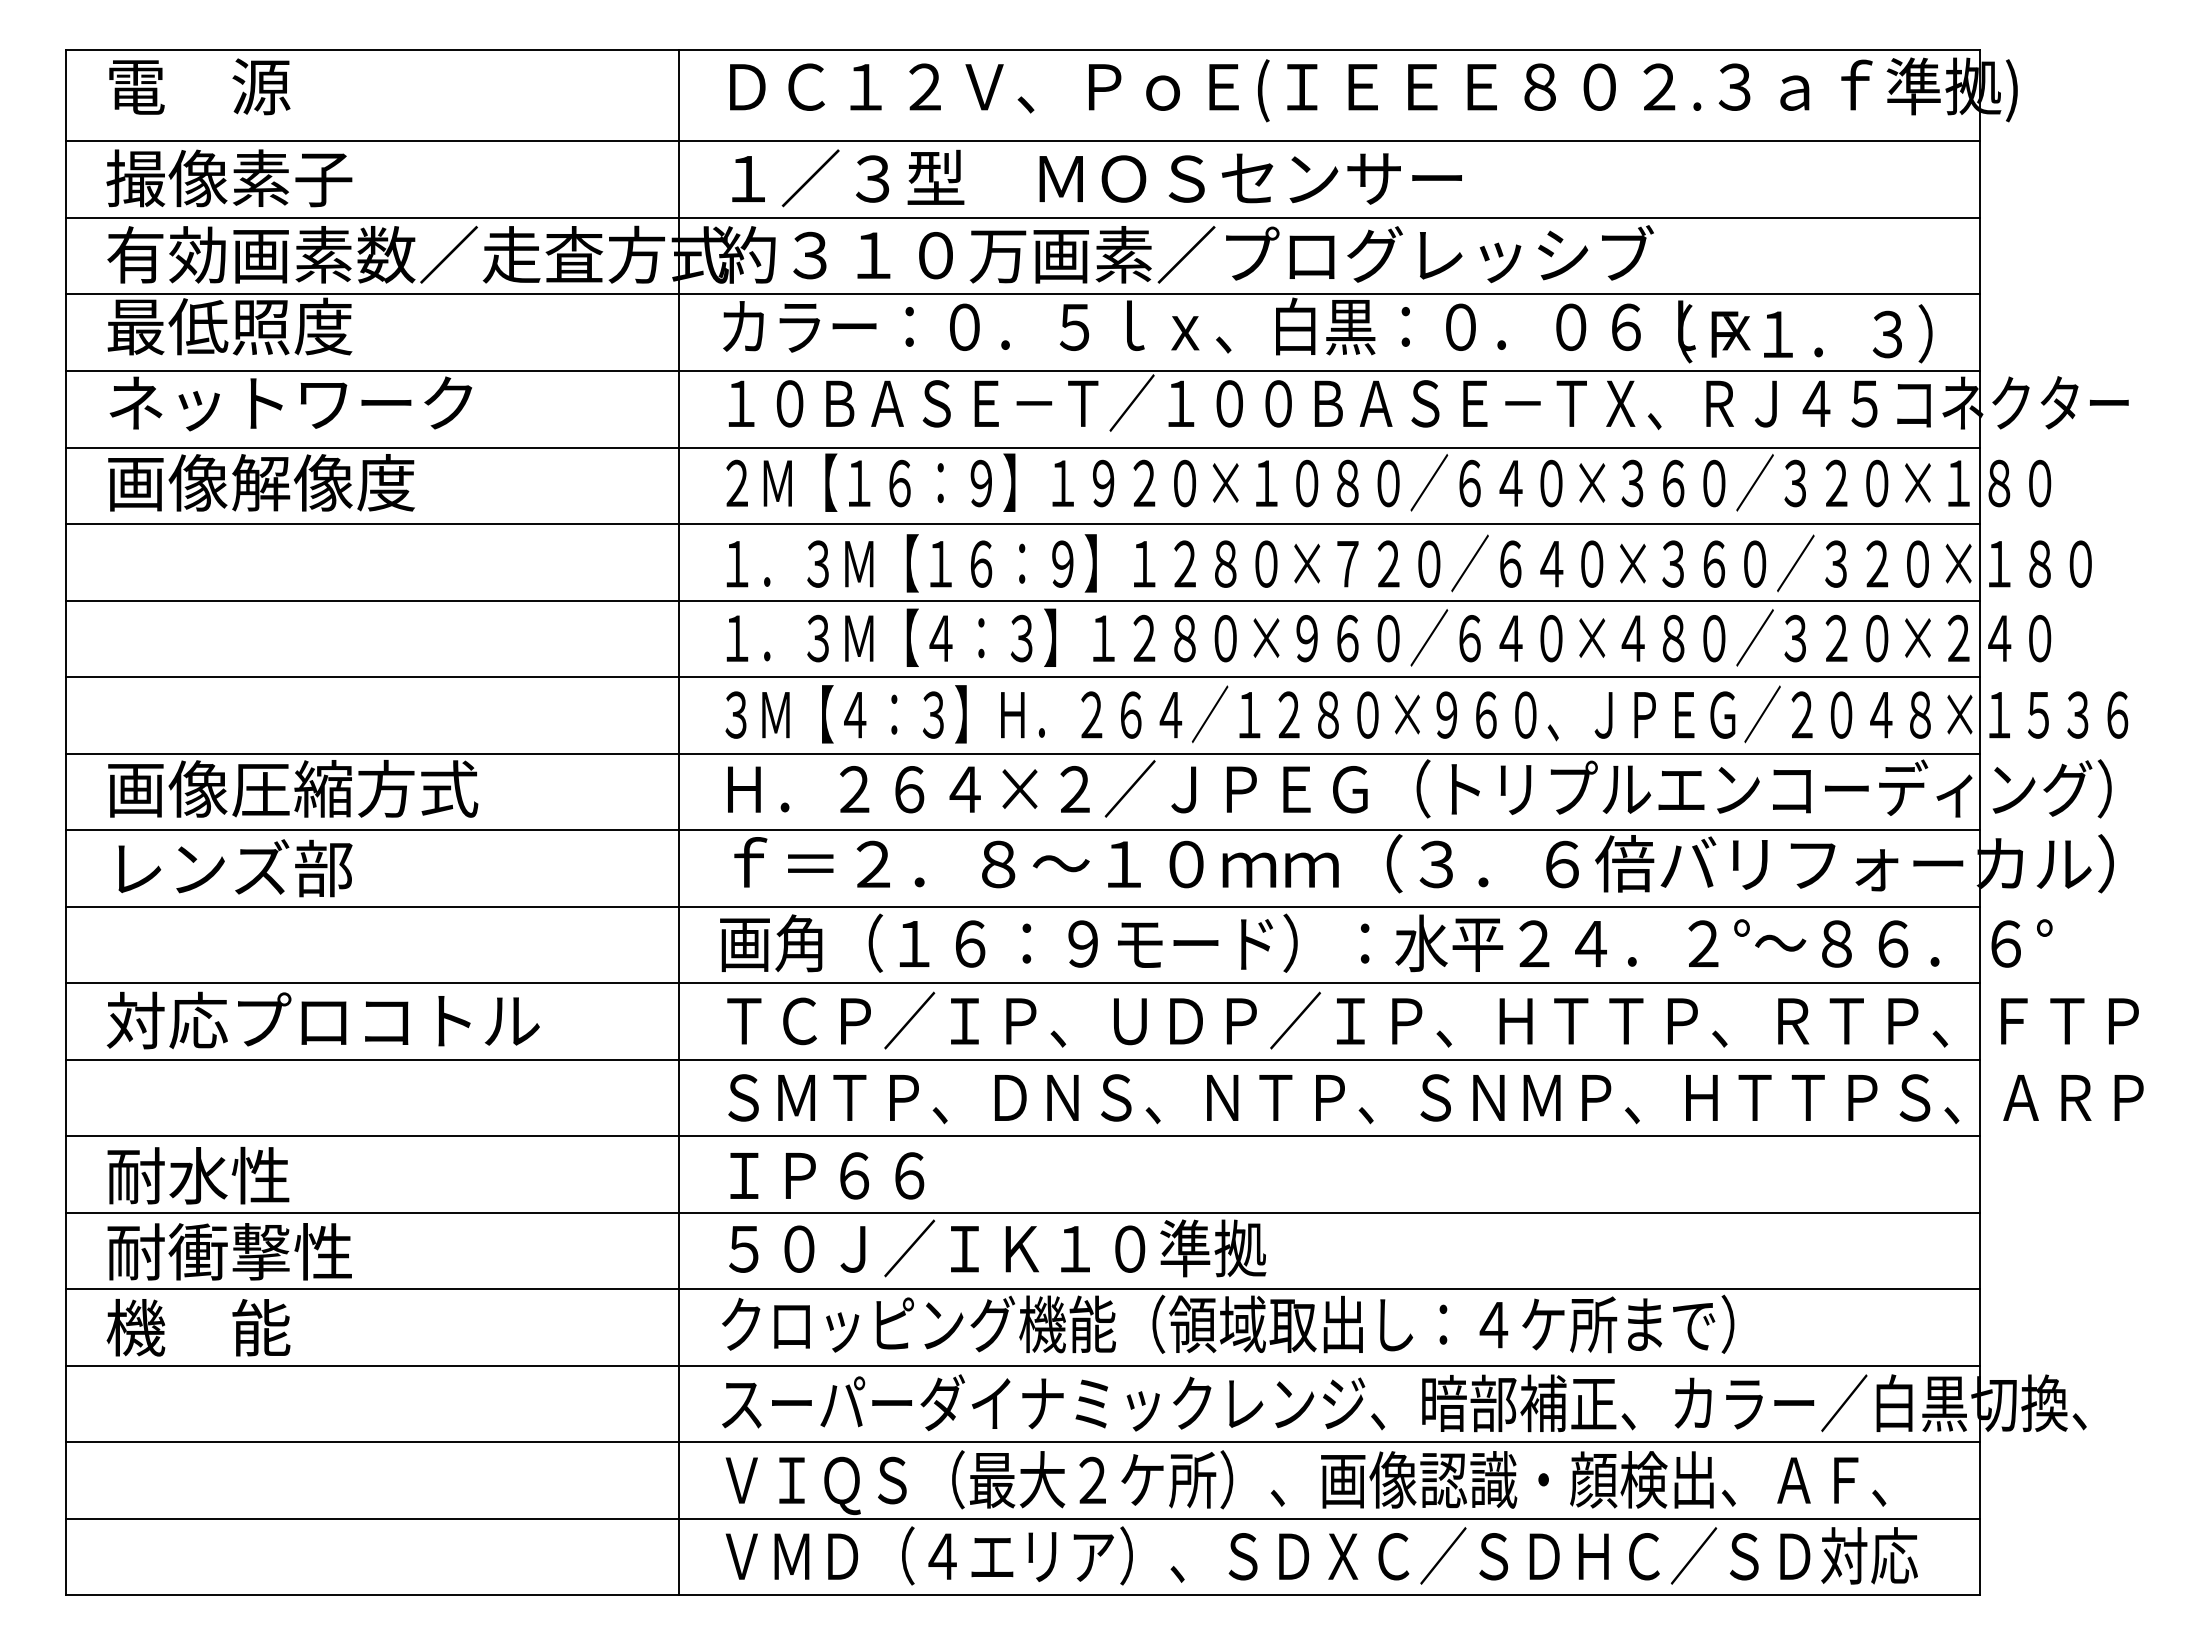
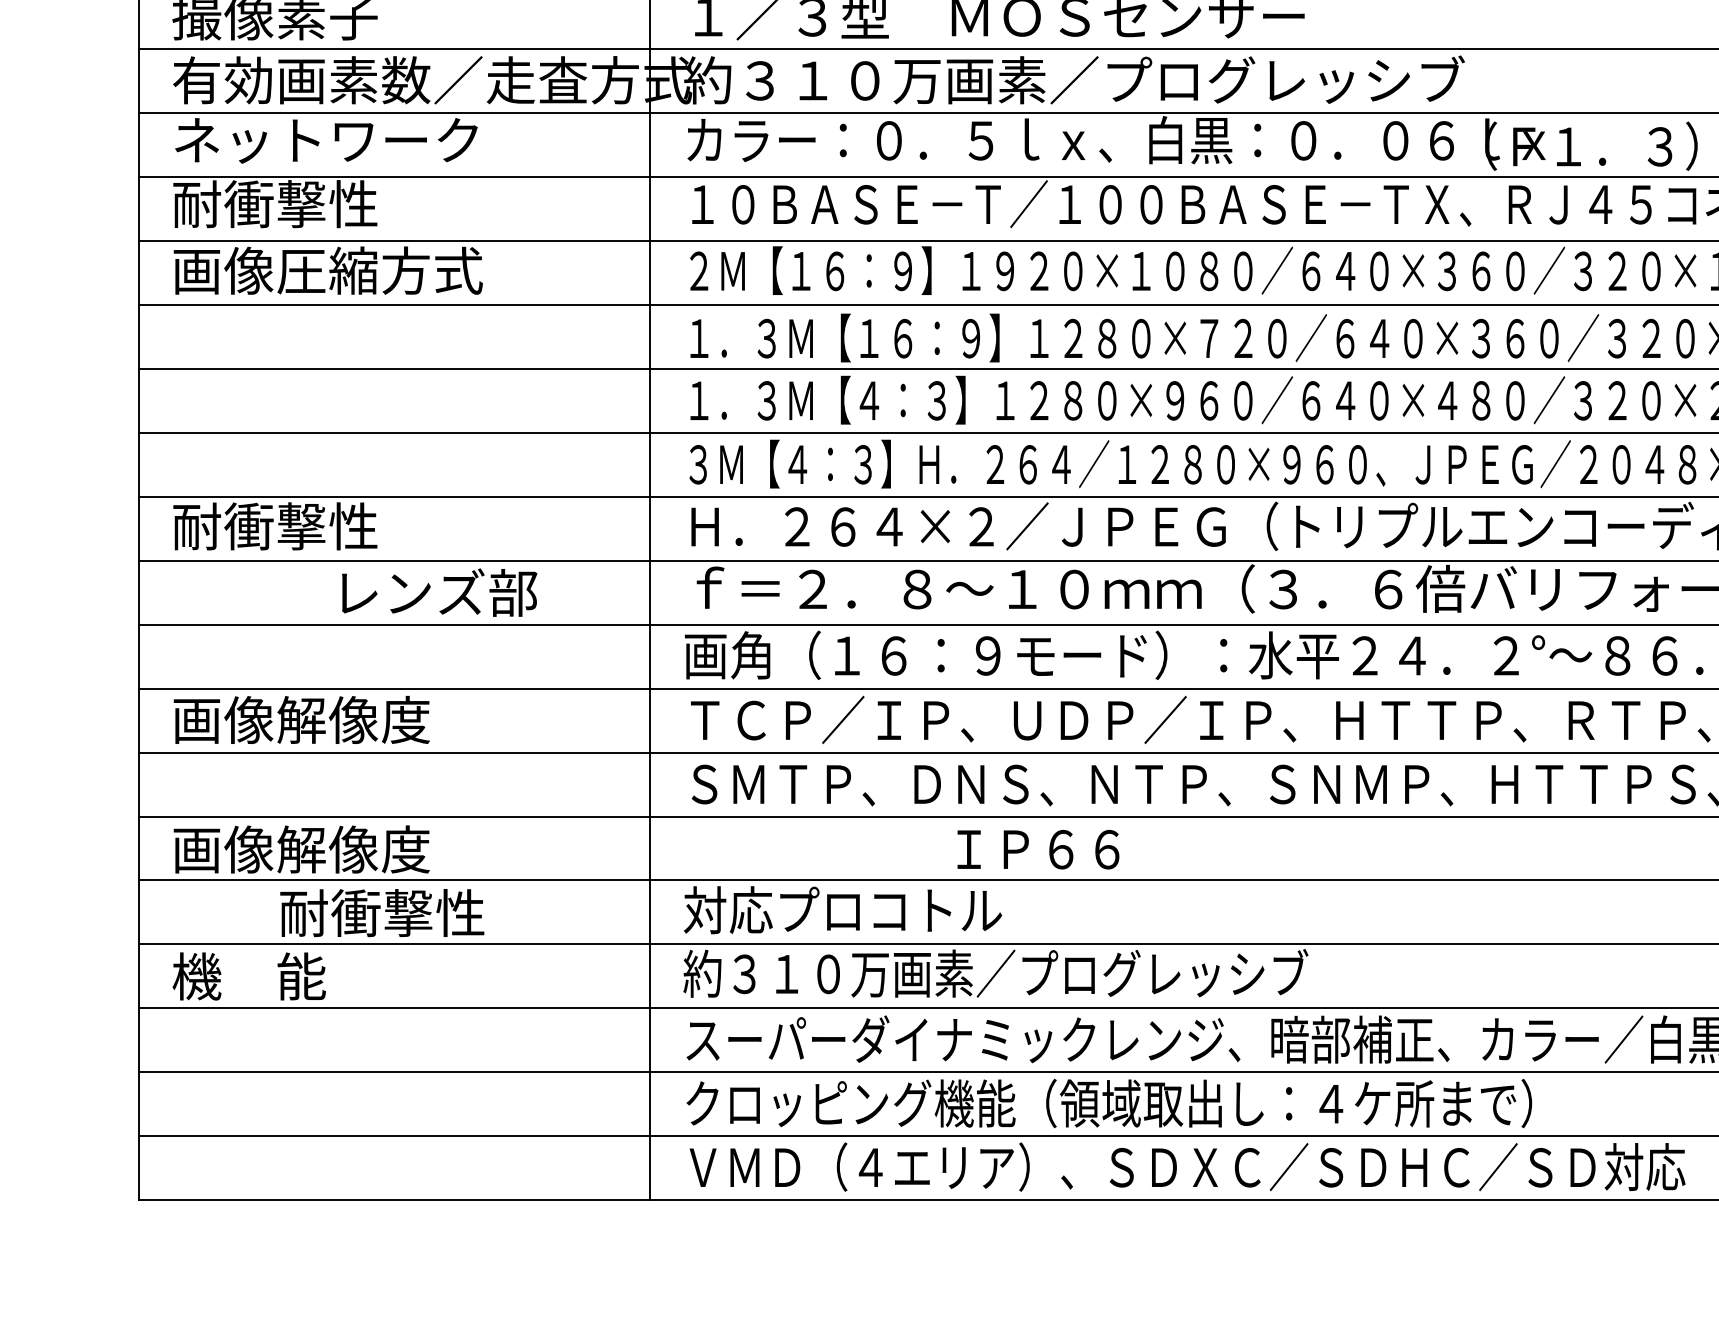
text: (289, 326) -> (325, 140), 最低照度 -> ネットワーク
text: (289, 402) -> (325, 203), ネットワーク -> 耐衝撃性
text: (355, 482) -> (380, 270), 画像解像度 -> 画像圧縮方式
text: (292, 788) -> (327, 526), 画像圧縮方式 -> 耐衝撃性
text: (235, 868) -> (439, 592), moved
text: (322, 1020) -> (352, 719), 対応プロコトル -> 画像解像度
text: (260, 1175) -> (301, 849), 耐水性 -> 画像解像度
text: (827, 1175) -> (1038, 849), moved
text: (992, 1248) -> (912, 910), ５０Ｊ／ＩＫ１０準拠 -> 対応プロコトル
text: (229, 1251) -> (382, 912), moved
text: (1226, 1323) -> (1107, 972), クロッピング機能（領域取出し：４ケ所まで） -> 約３１０万画素／プログレッシブ
text: (1304, 1482) -> (1173, 1105), ＶＩＱＳ（最大２ケ所）、画像認識・顔検出、ＡＦ、 -> クロッピング機能（領域取出し：４ケ所まで）

